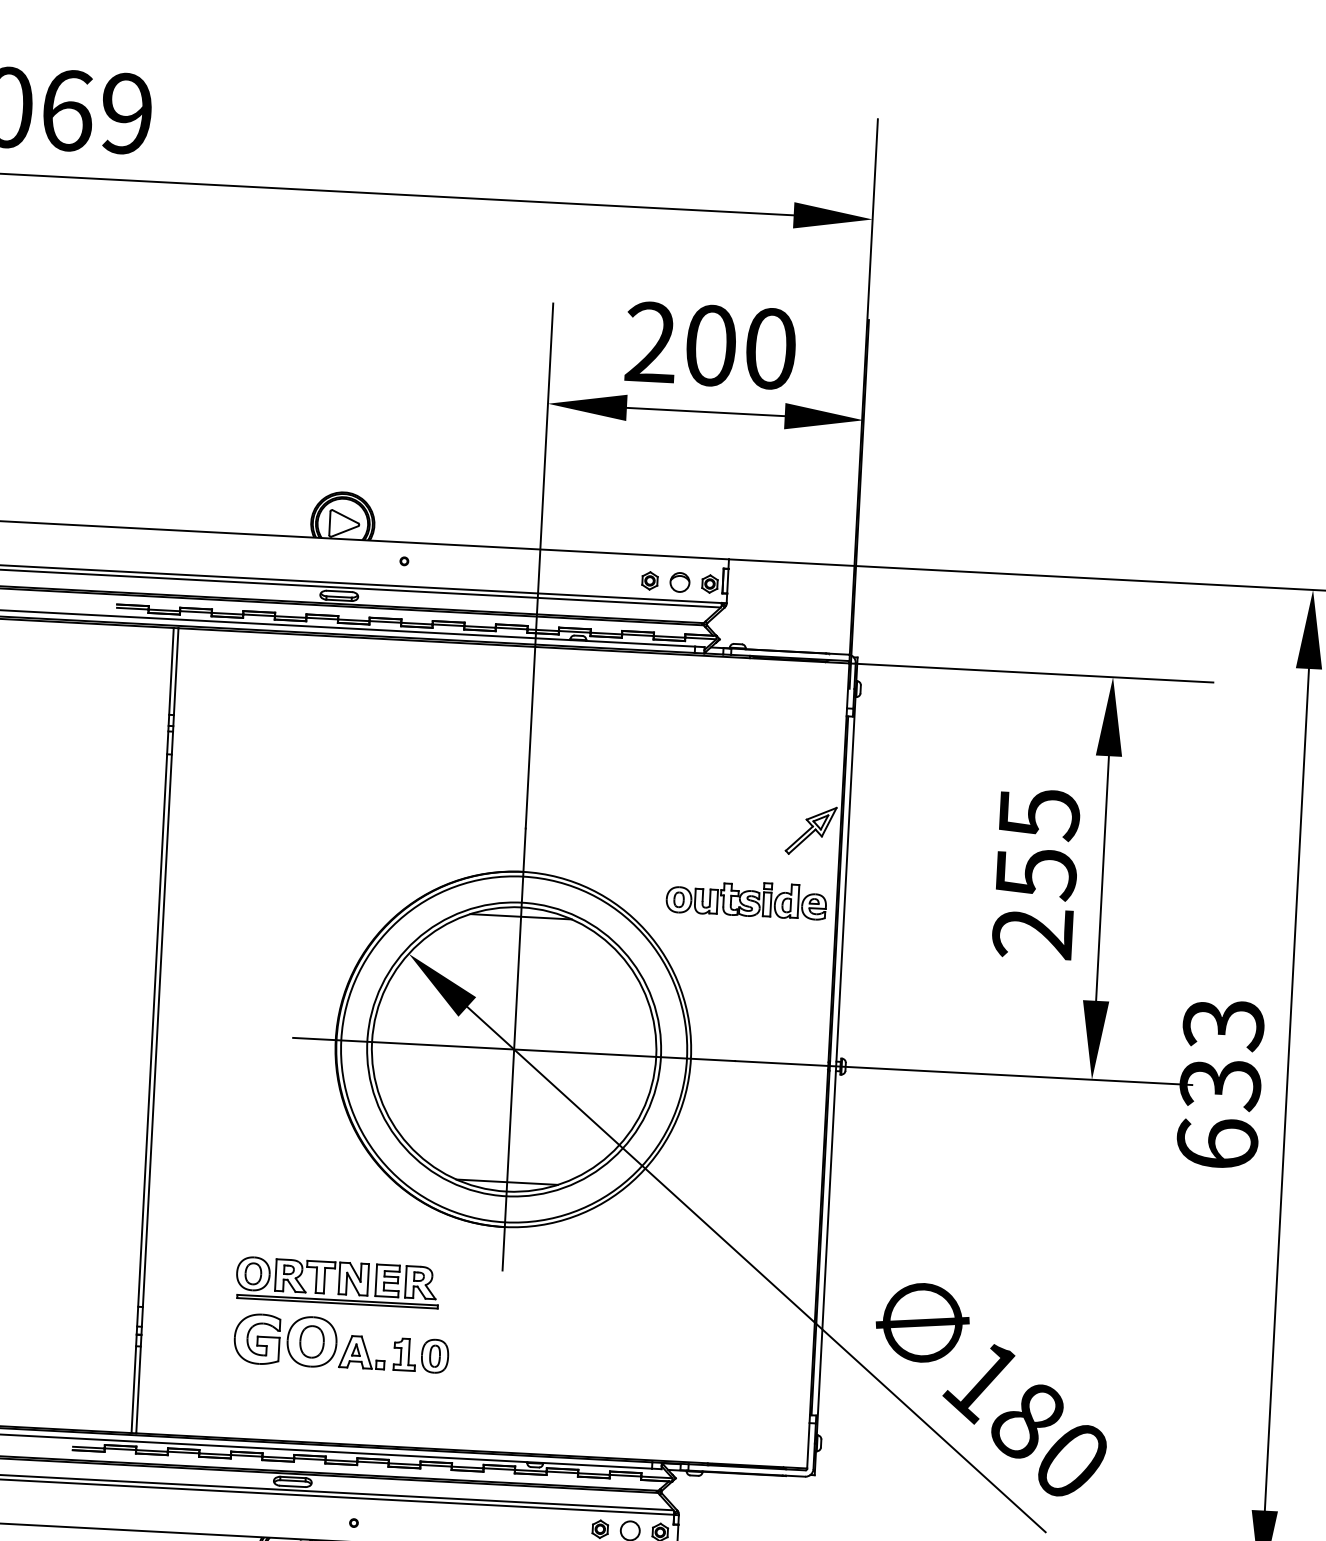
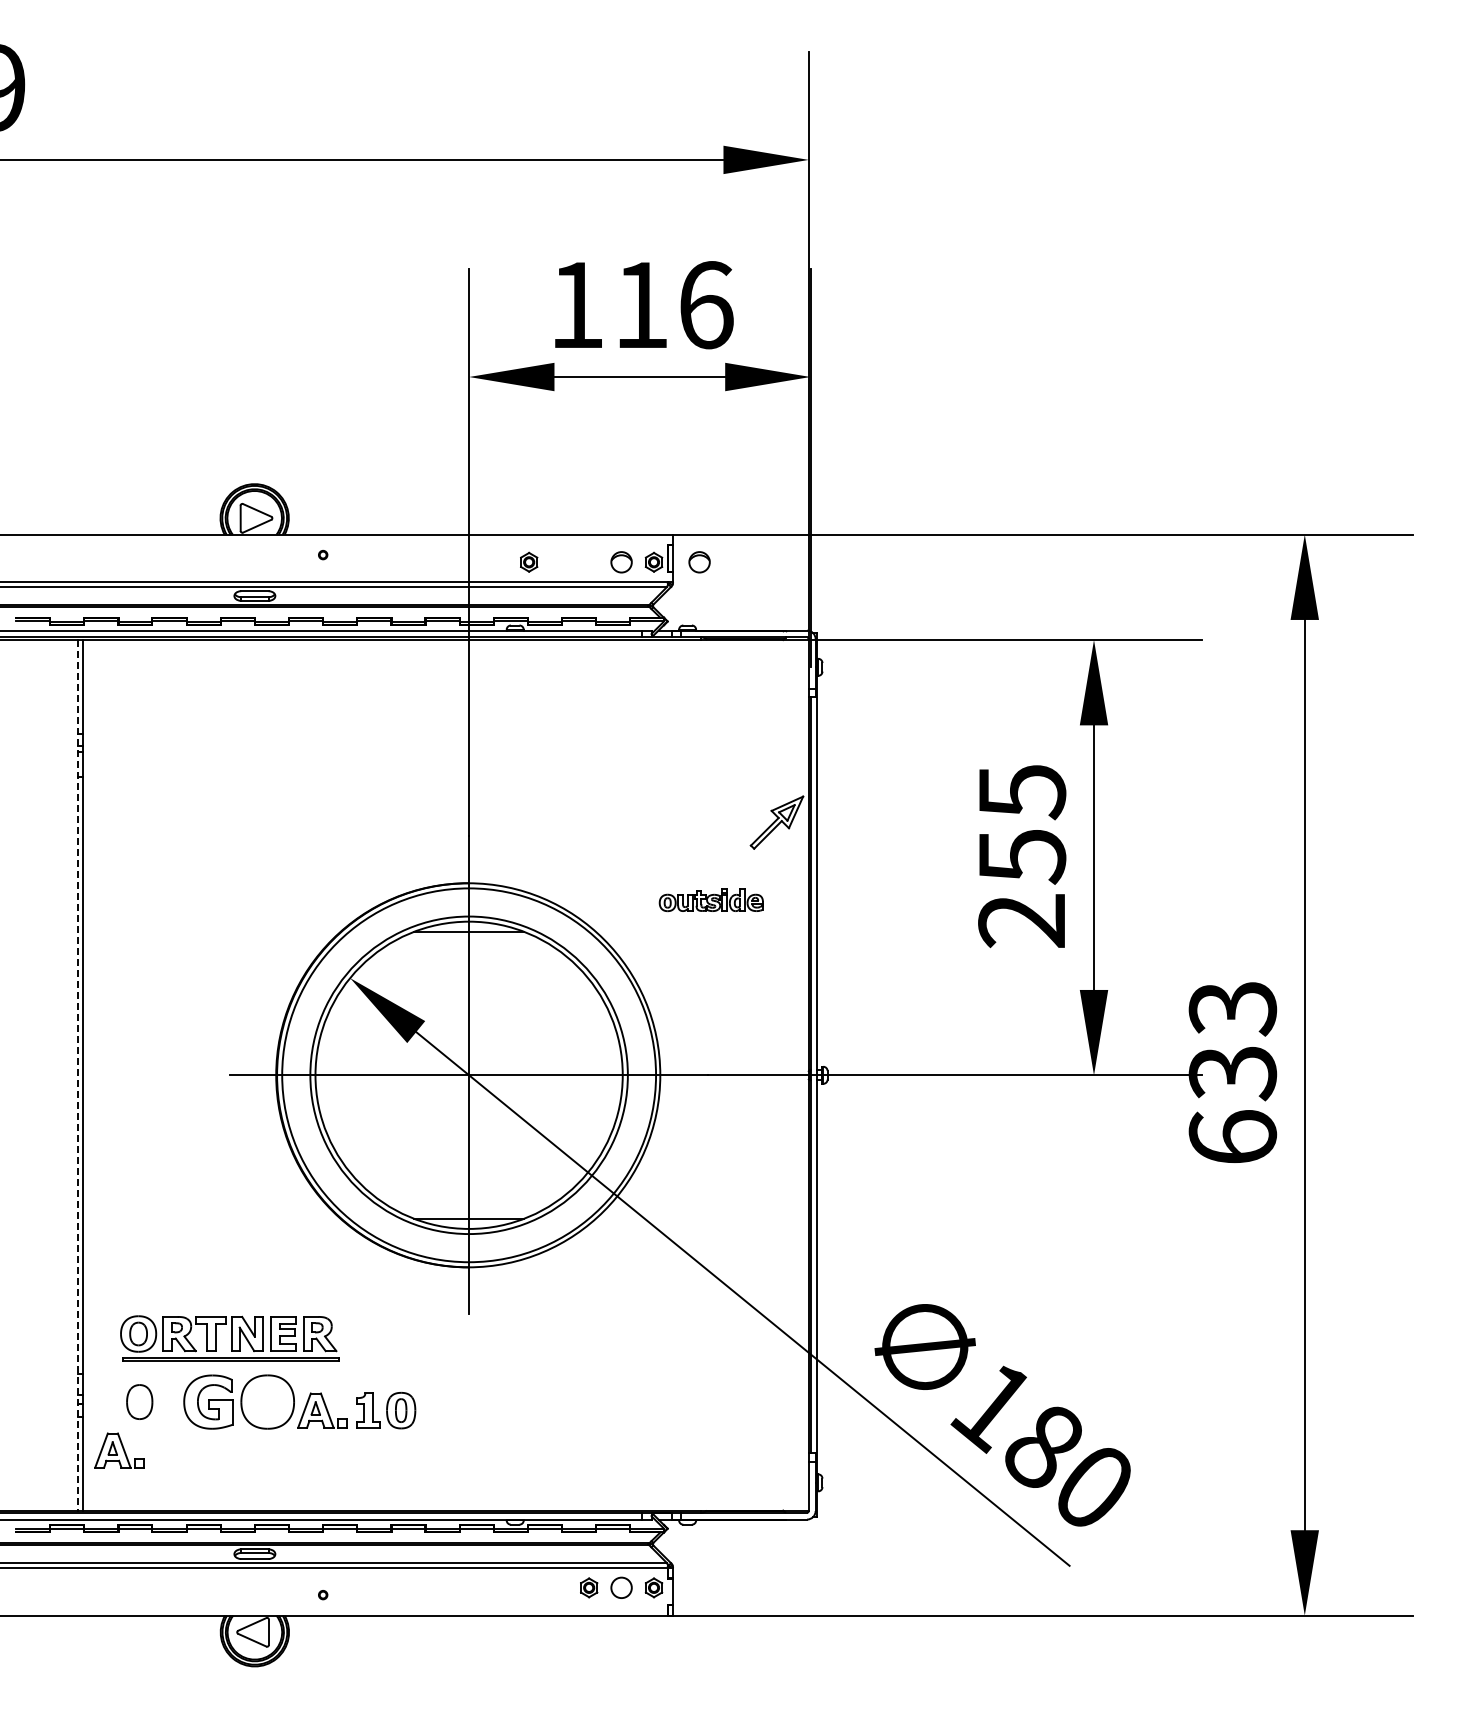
text: (710, 345) -> (641, 305), 200 -> 116
part: (650, 580) -> (529, 561), moved
part: (752, 586) -> (699, 562), added
part: (746, 899) -> (711, 900), size x0.6
line: (152, 1030) -> (78, 1075), solid -> dashed
part: (337, 1282) -> (229, 1338), moved
part: (311, 1341) -> (139, 1401), moved
part: (172, 1379) -> (119, 1450), added

